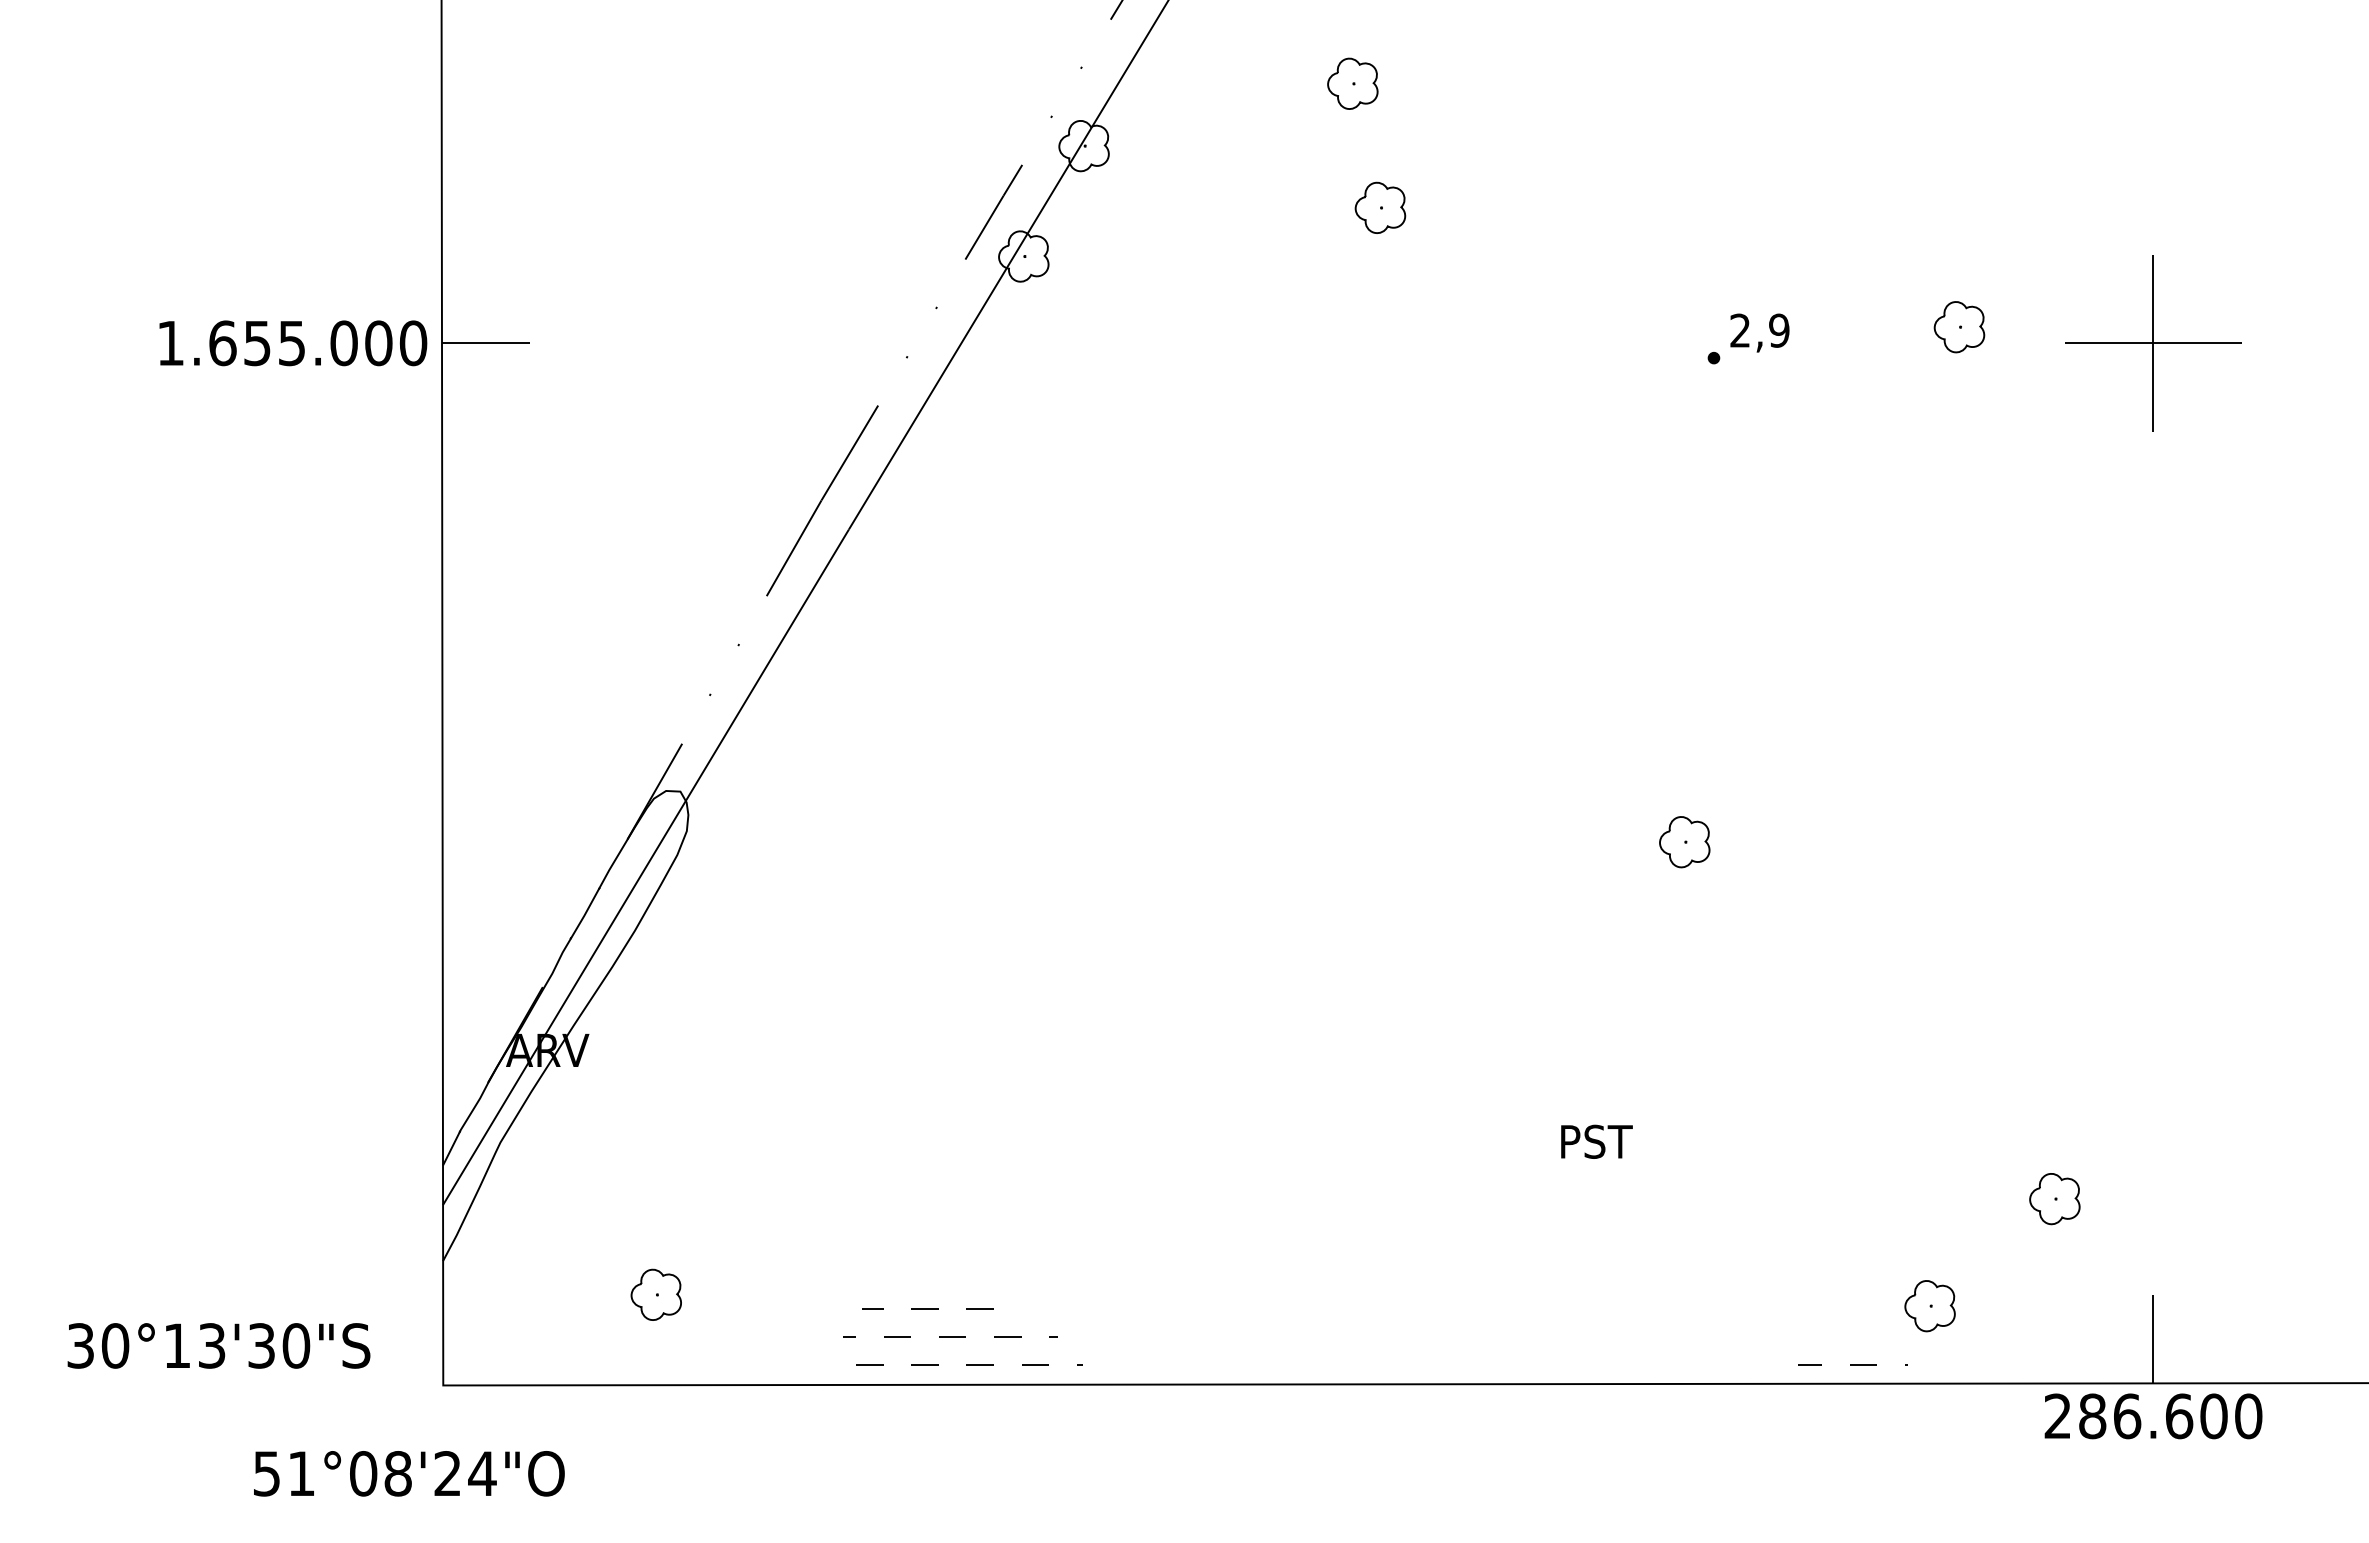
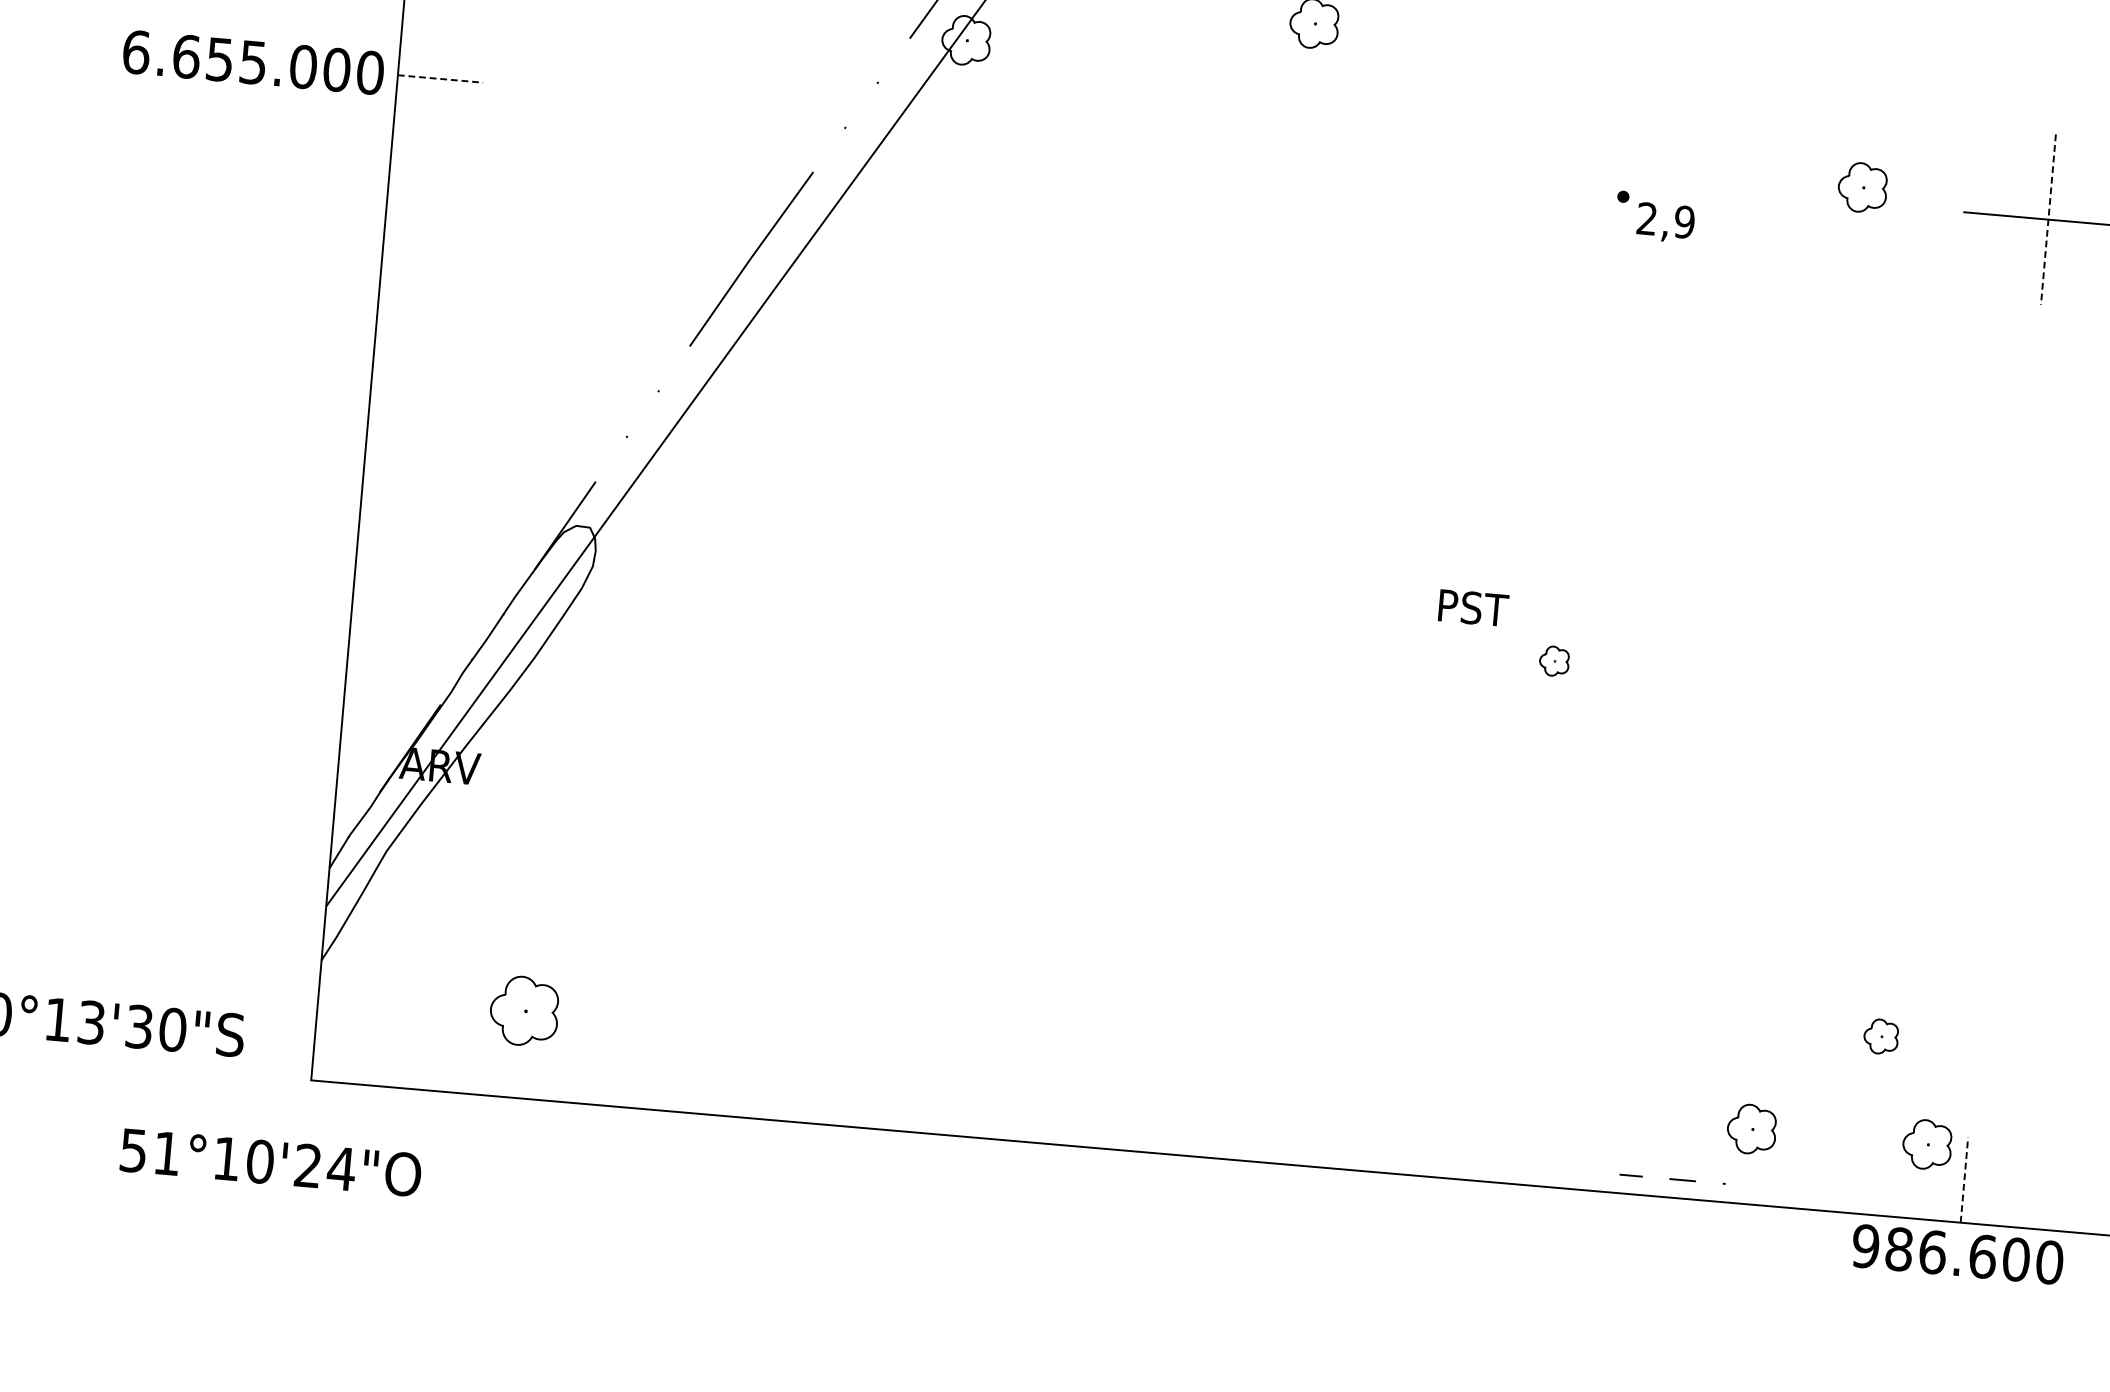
text: (1759, 332) -> (1665, 222), moved
text: (170, 343) -> (136, 52), 1.655.000 -> 6.655.000
line: (486, 343) -> (440, 79), solid -> dashed
line: (2153, 343) -> (2048, 219), solid -> dashed
part: (1684, 842) -> (1554, 661), size x0.6
text: (1596, 1141) -> (1473, 607), moved
part: (2054, 1199) -> (1880, 1036), size x0.7
part: (655, 1294) -> (523, 1010), size x1.4
part: (2111, 1306) -> (1926, 1145), added
hatch: (962, 1336) -> (816, 1076), removed
line: (2153, 1338) -> (1964, 1179), solid -> dashed
text: (2057, 1416) -> (1865, 1246), 286.600 -> 986.600
text: (380, 1473) -> (243, 1160), 51°08'24"O -> 51°10'24"O

